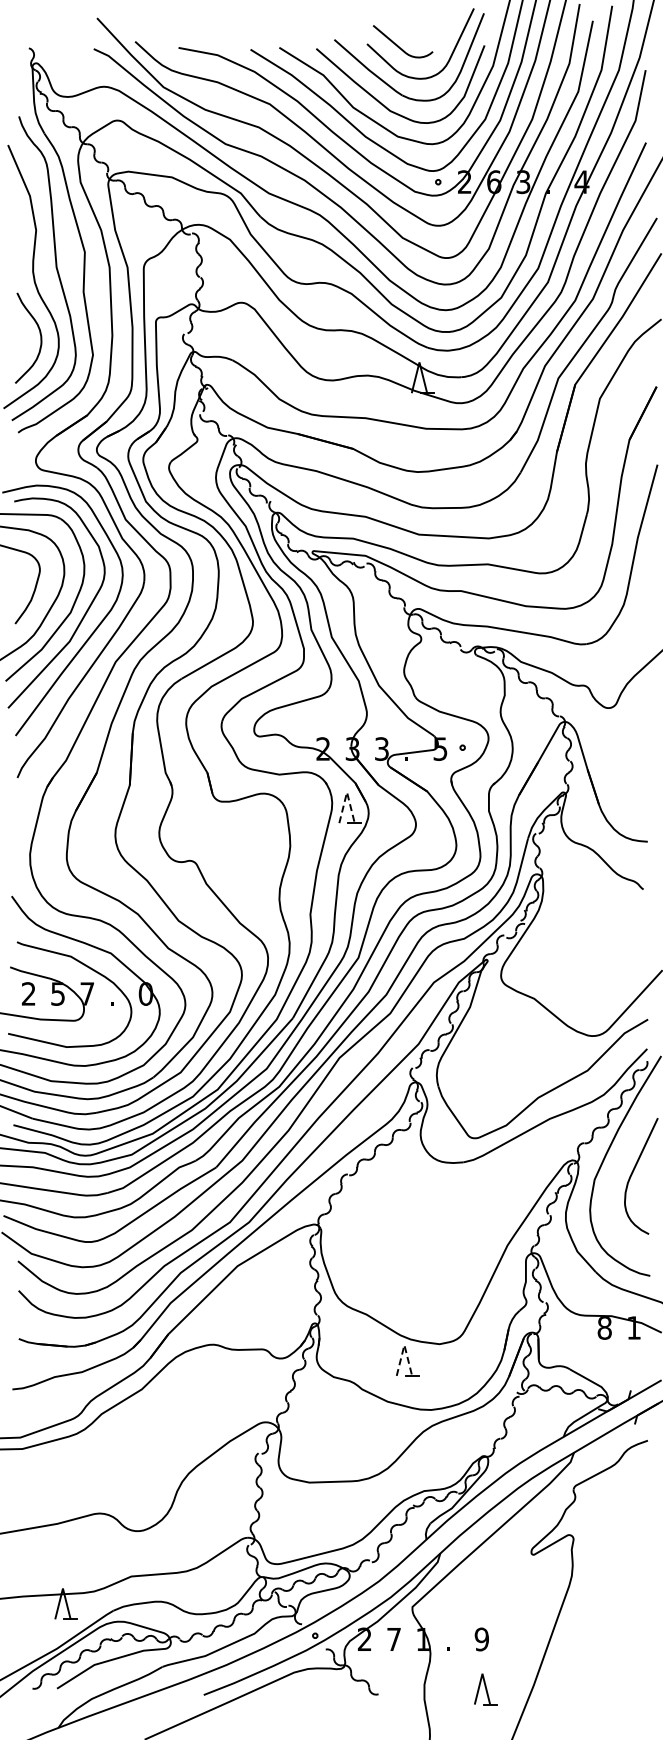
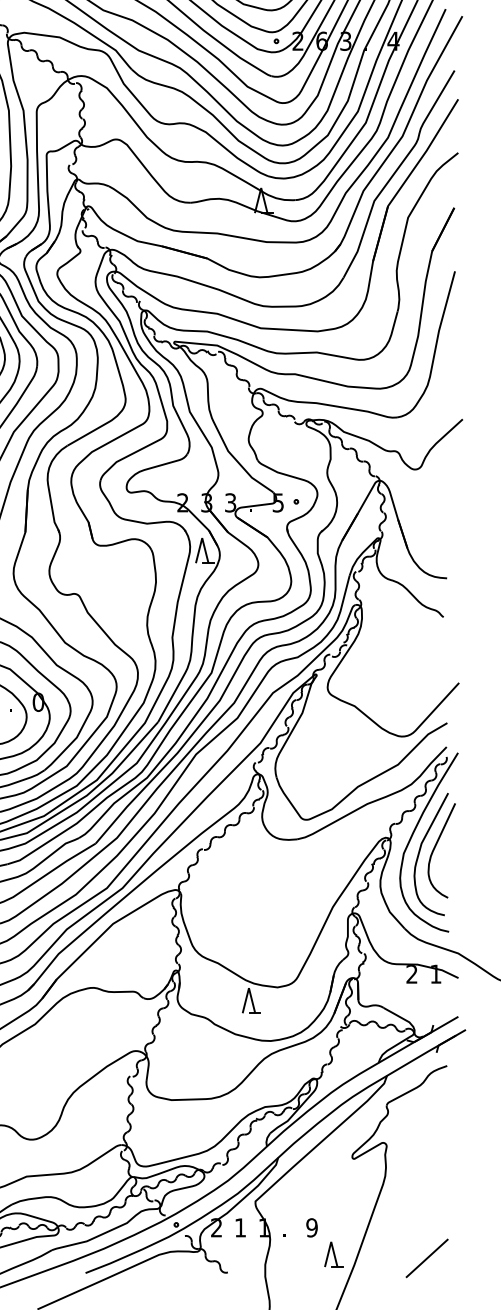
line: (347, 792) -> (202, 538), dashed -> solid
curve: (615, 1175) -> (420, 850), added
text: (604, 1328) -> (411, 974), 8 -> 2
line: (404, 1345) -> (249, 988), dashed -> solid
text: (393, 1639) -> (240, 1227), 7 -> 1
line: (623, 1676) -> (427, 1258), added
part: (485, 1689) -> (333, 1254), moved

